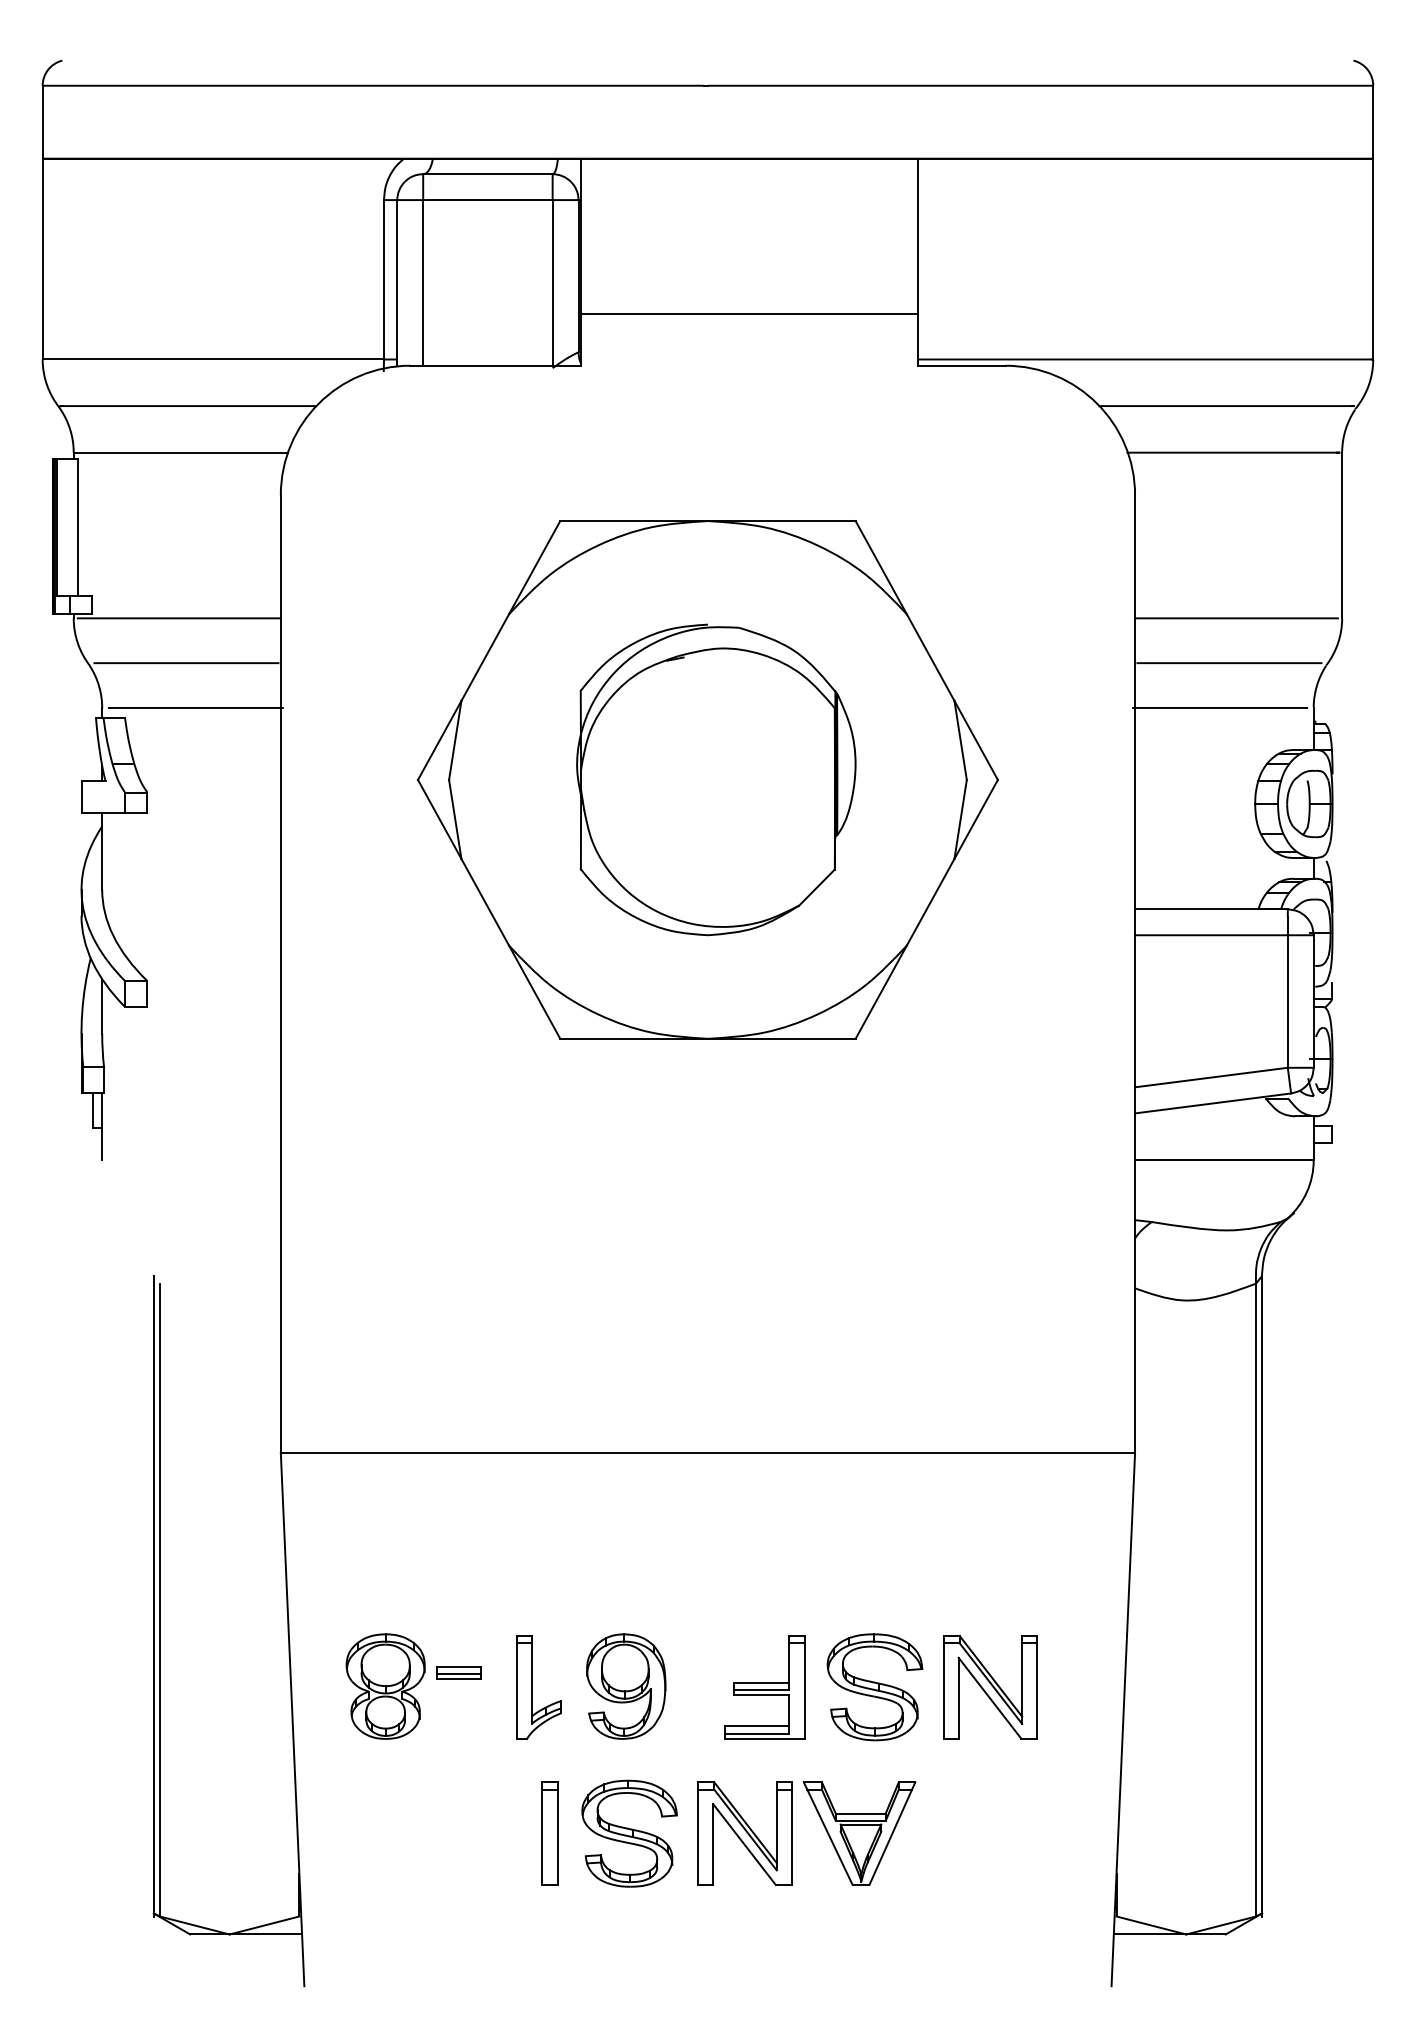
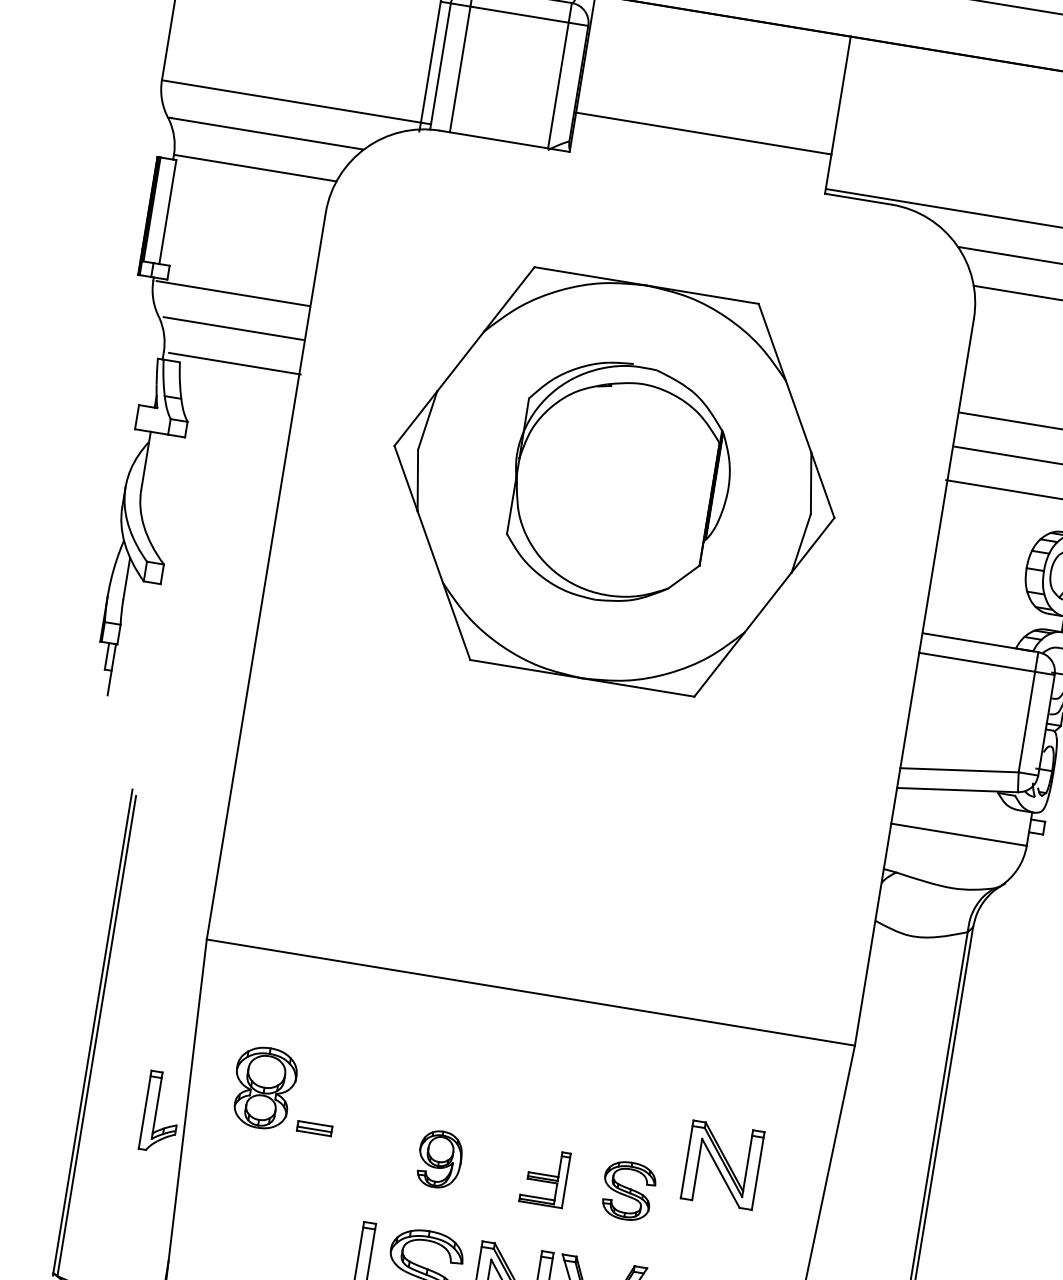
part: (385, 1686) -> (264, 1087), moved
part: (626, 1686) -> (440, 1159), size x0.7
part: (538, 1687) -> (161, 1112), moved
part: (764, 1687) -> (544, 1177), size x0.7
part: (874, 1687) -> (628, 1191), size x0.7
part: (990, 1687) -> (722, 1165), moved

